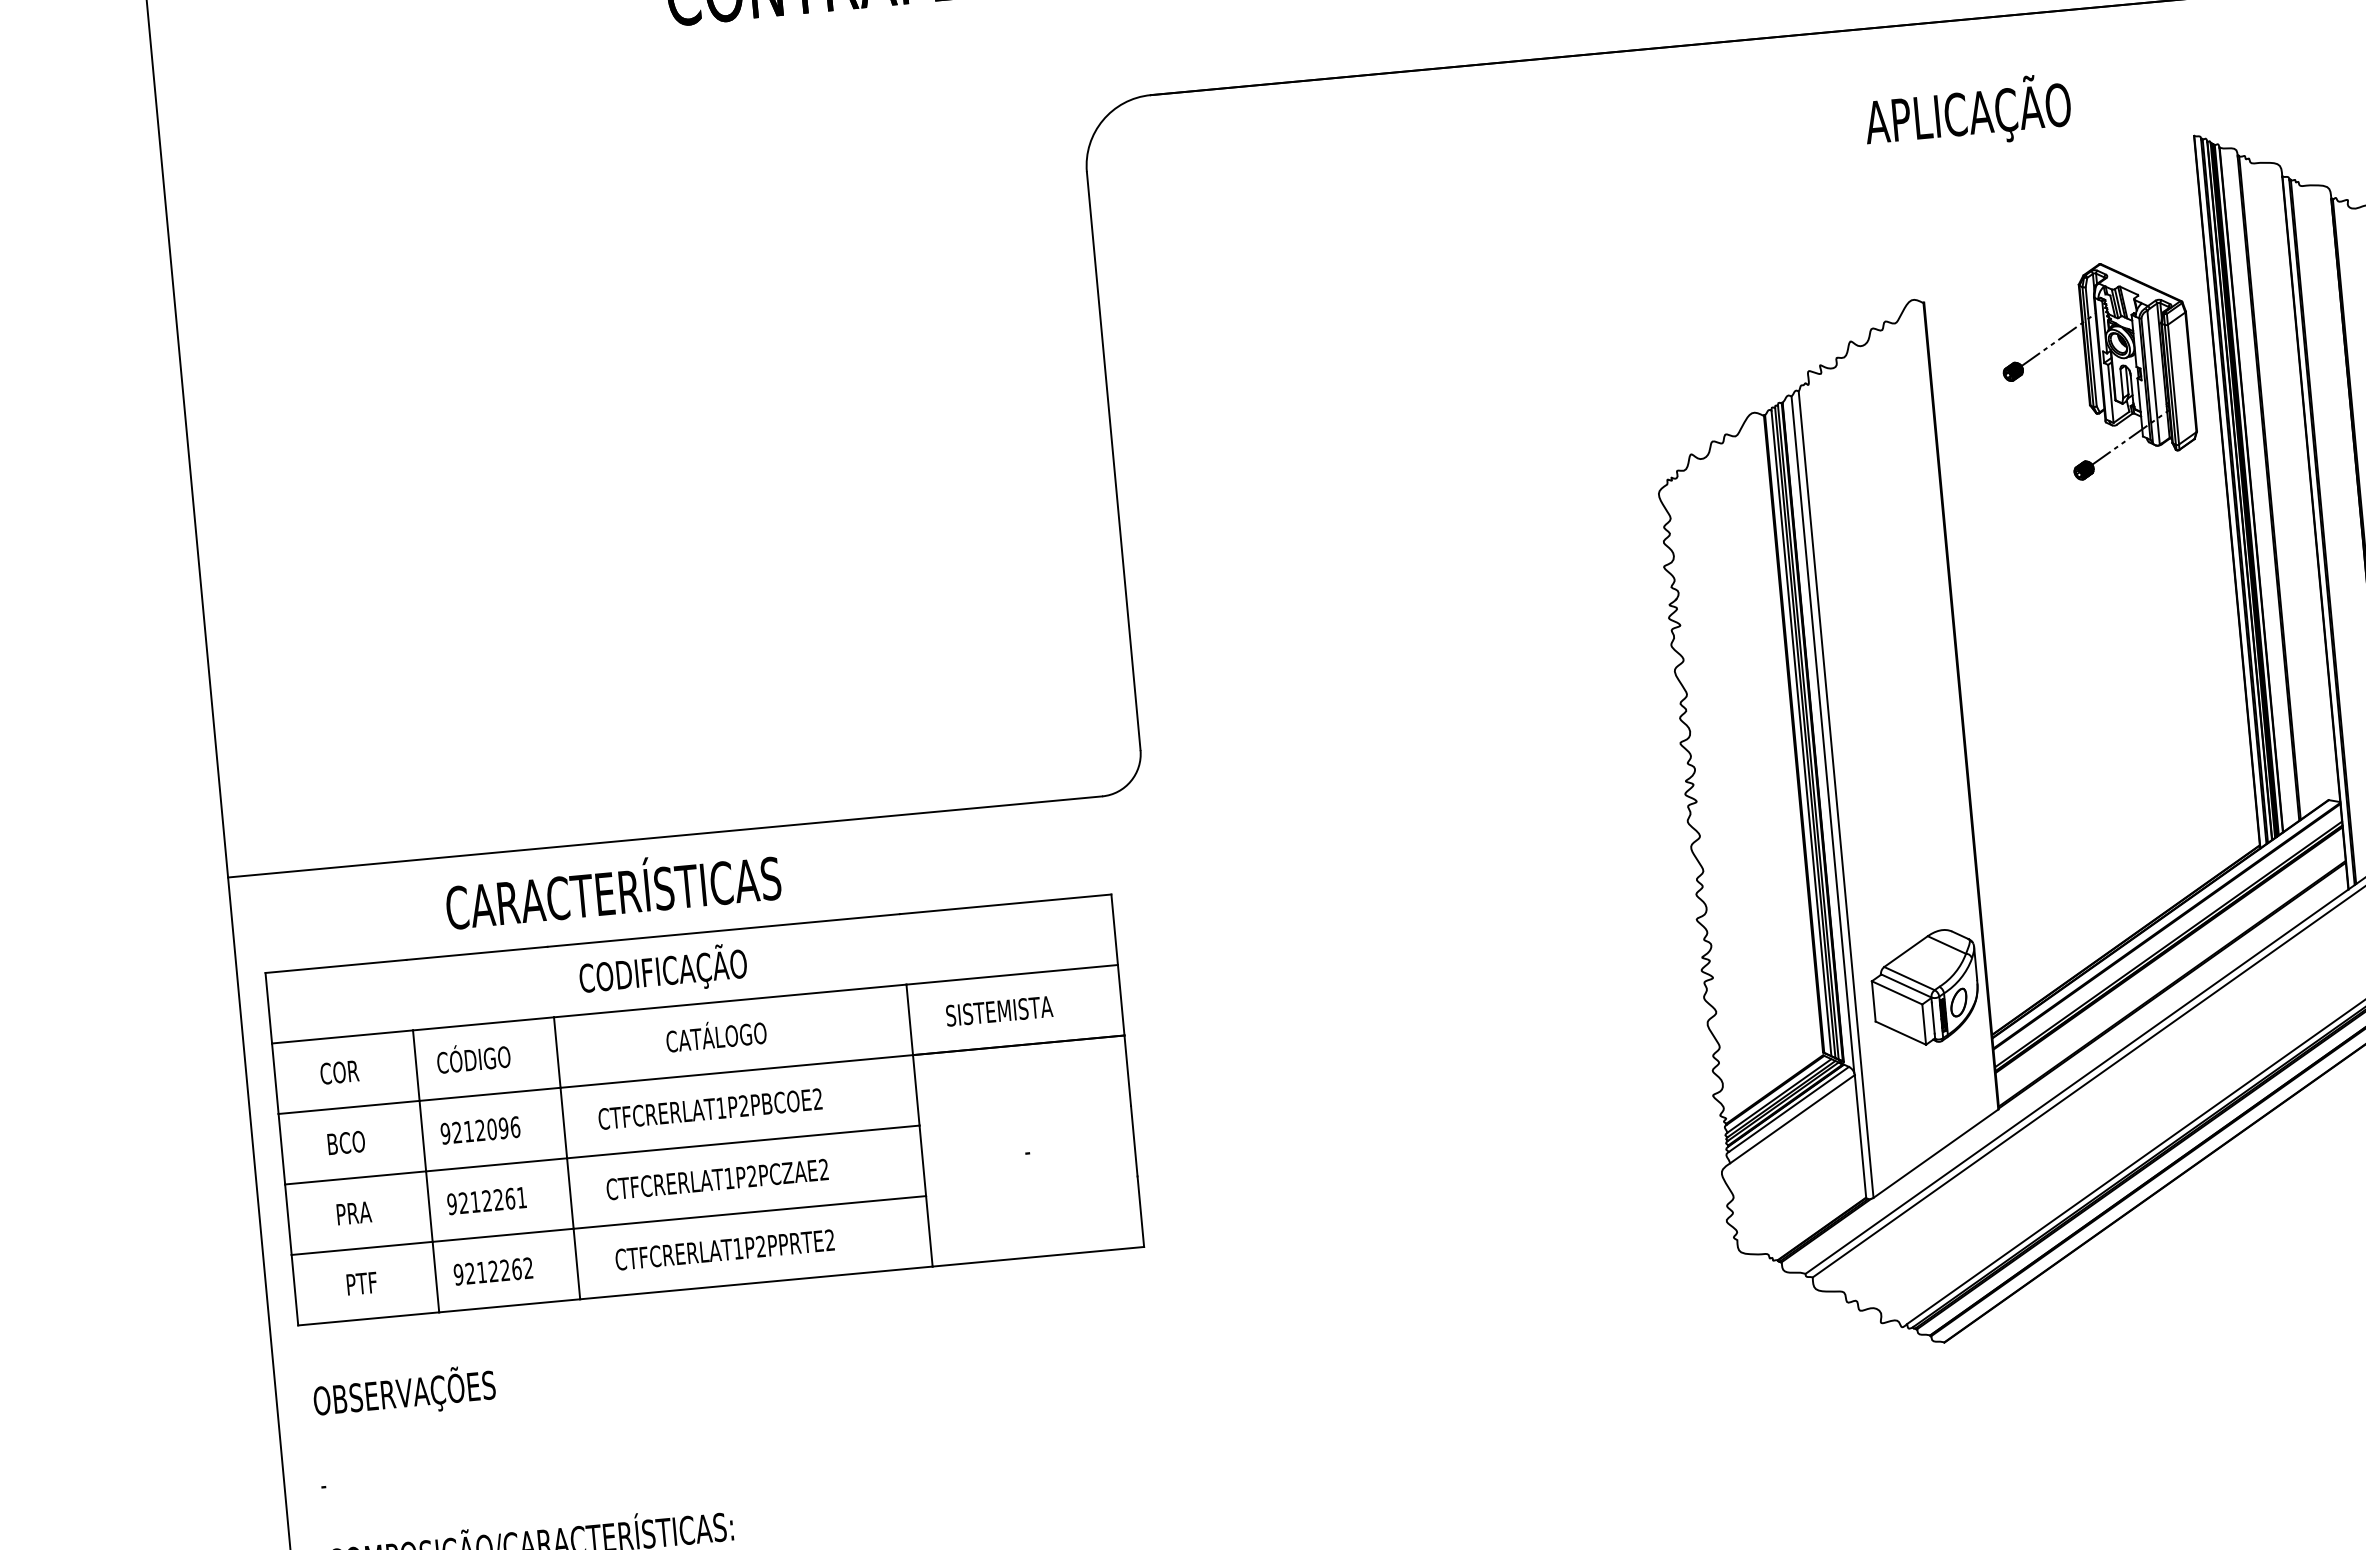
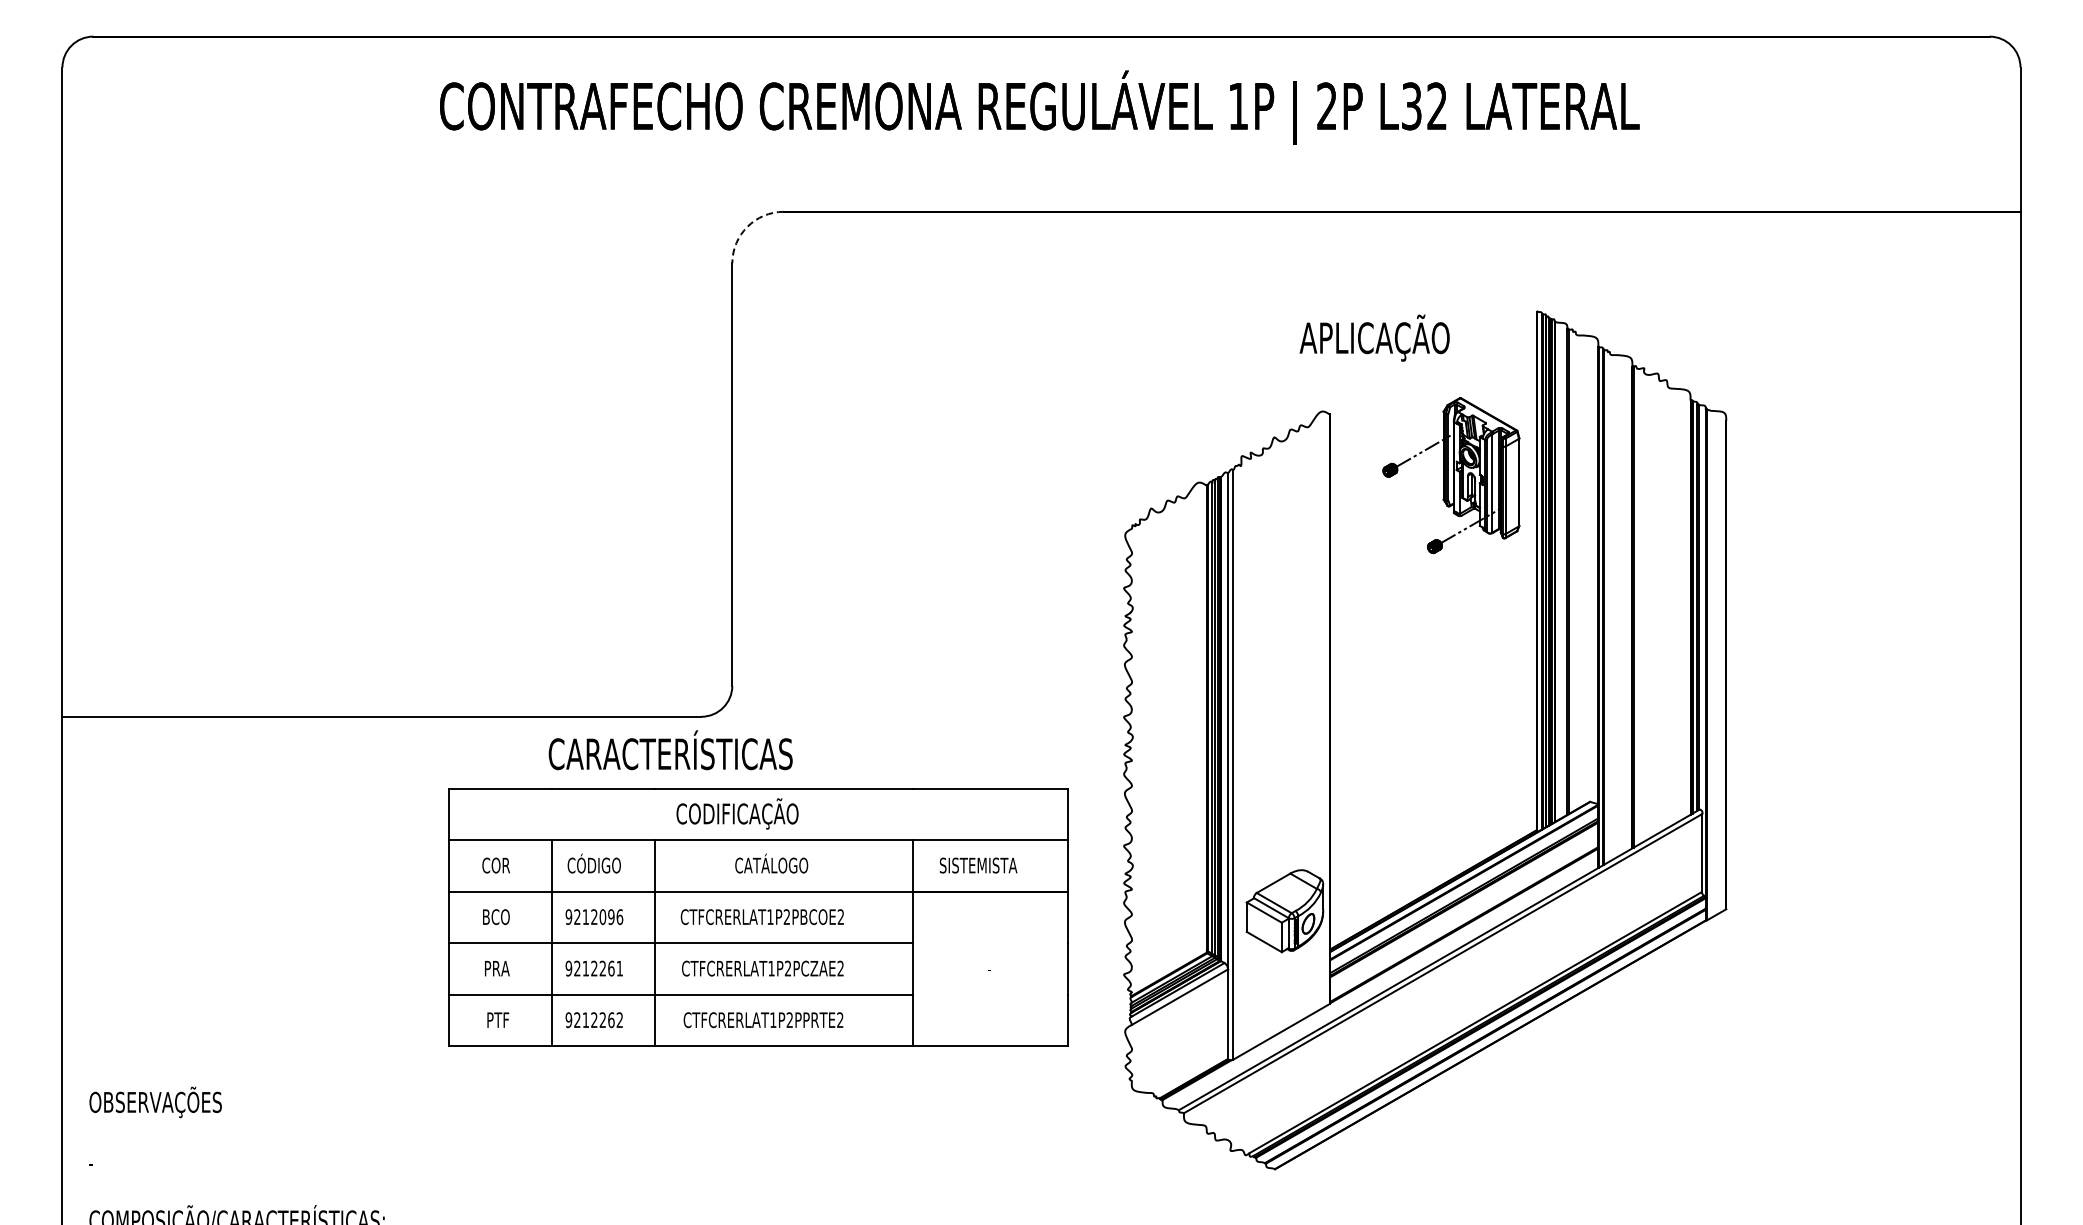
text: (1967, 112) -> (1374, 337), moved
arc: (1103, 119) -> (747, 226), solid -> dashed
text: (612, 888) -> (670, 750), moved
part: (705, 1110) -> (758, 917), moved

